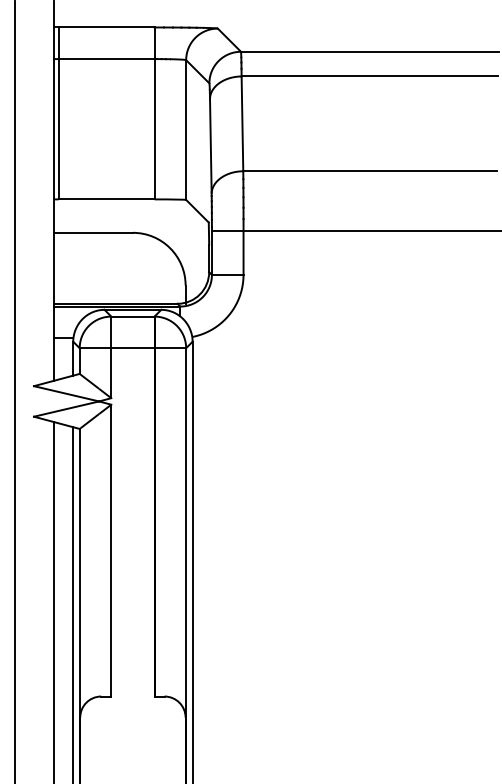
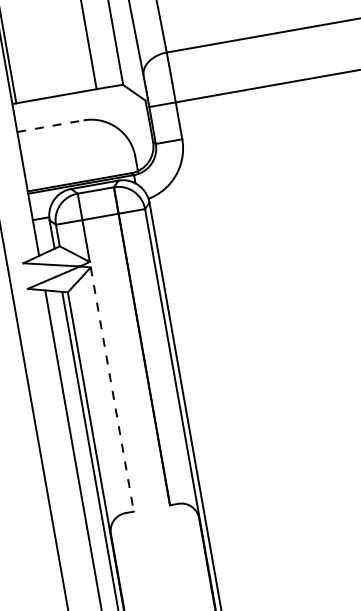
line: (93, 232) -> (50, 125), solid -> dashed
line: (111, 550) -> (112, 389), solid -> dashed

